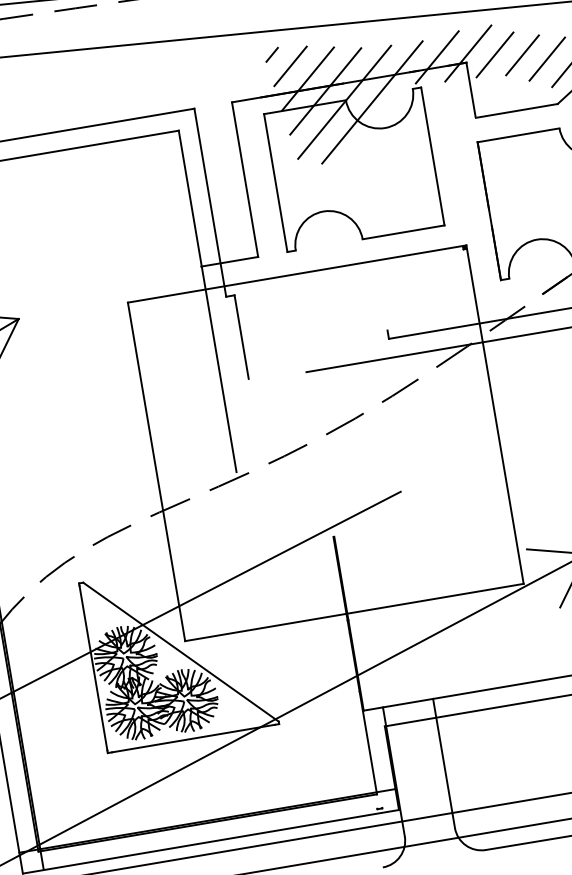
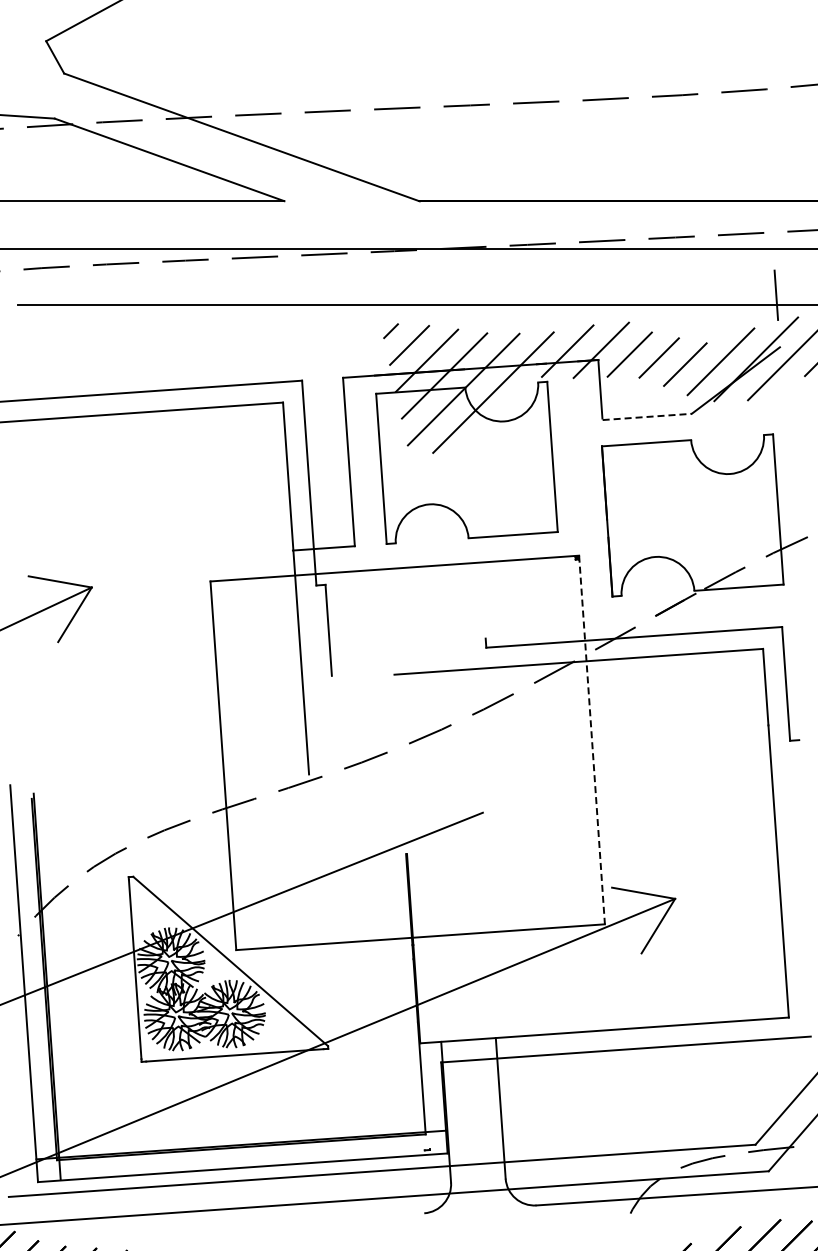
line: (517, 110) -> (647, 416), solid -> dashed
line: (495, 415) -> (592, 740), solid -> dashed

